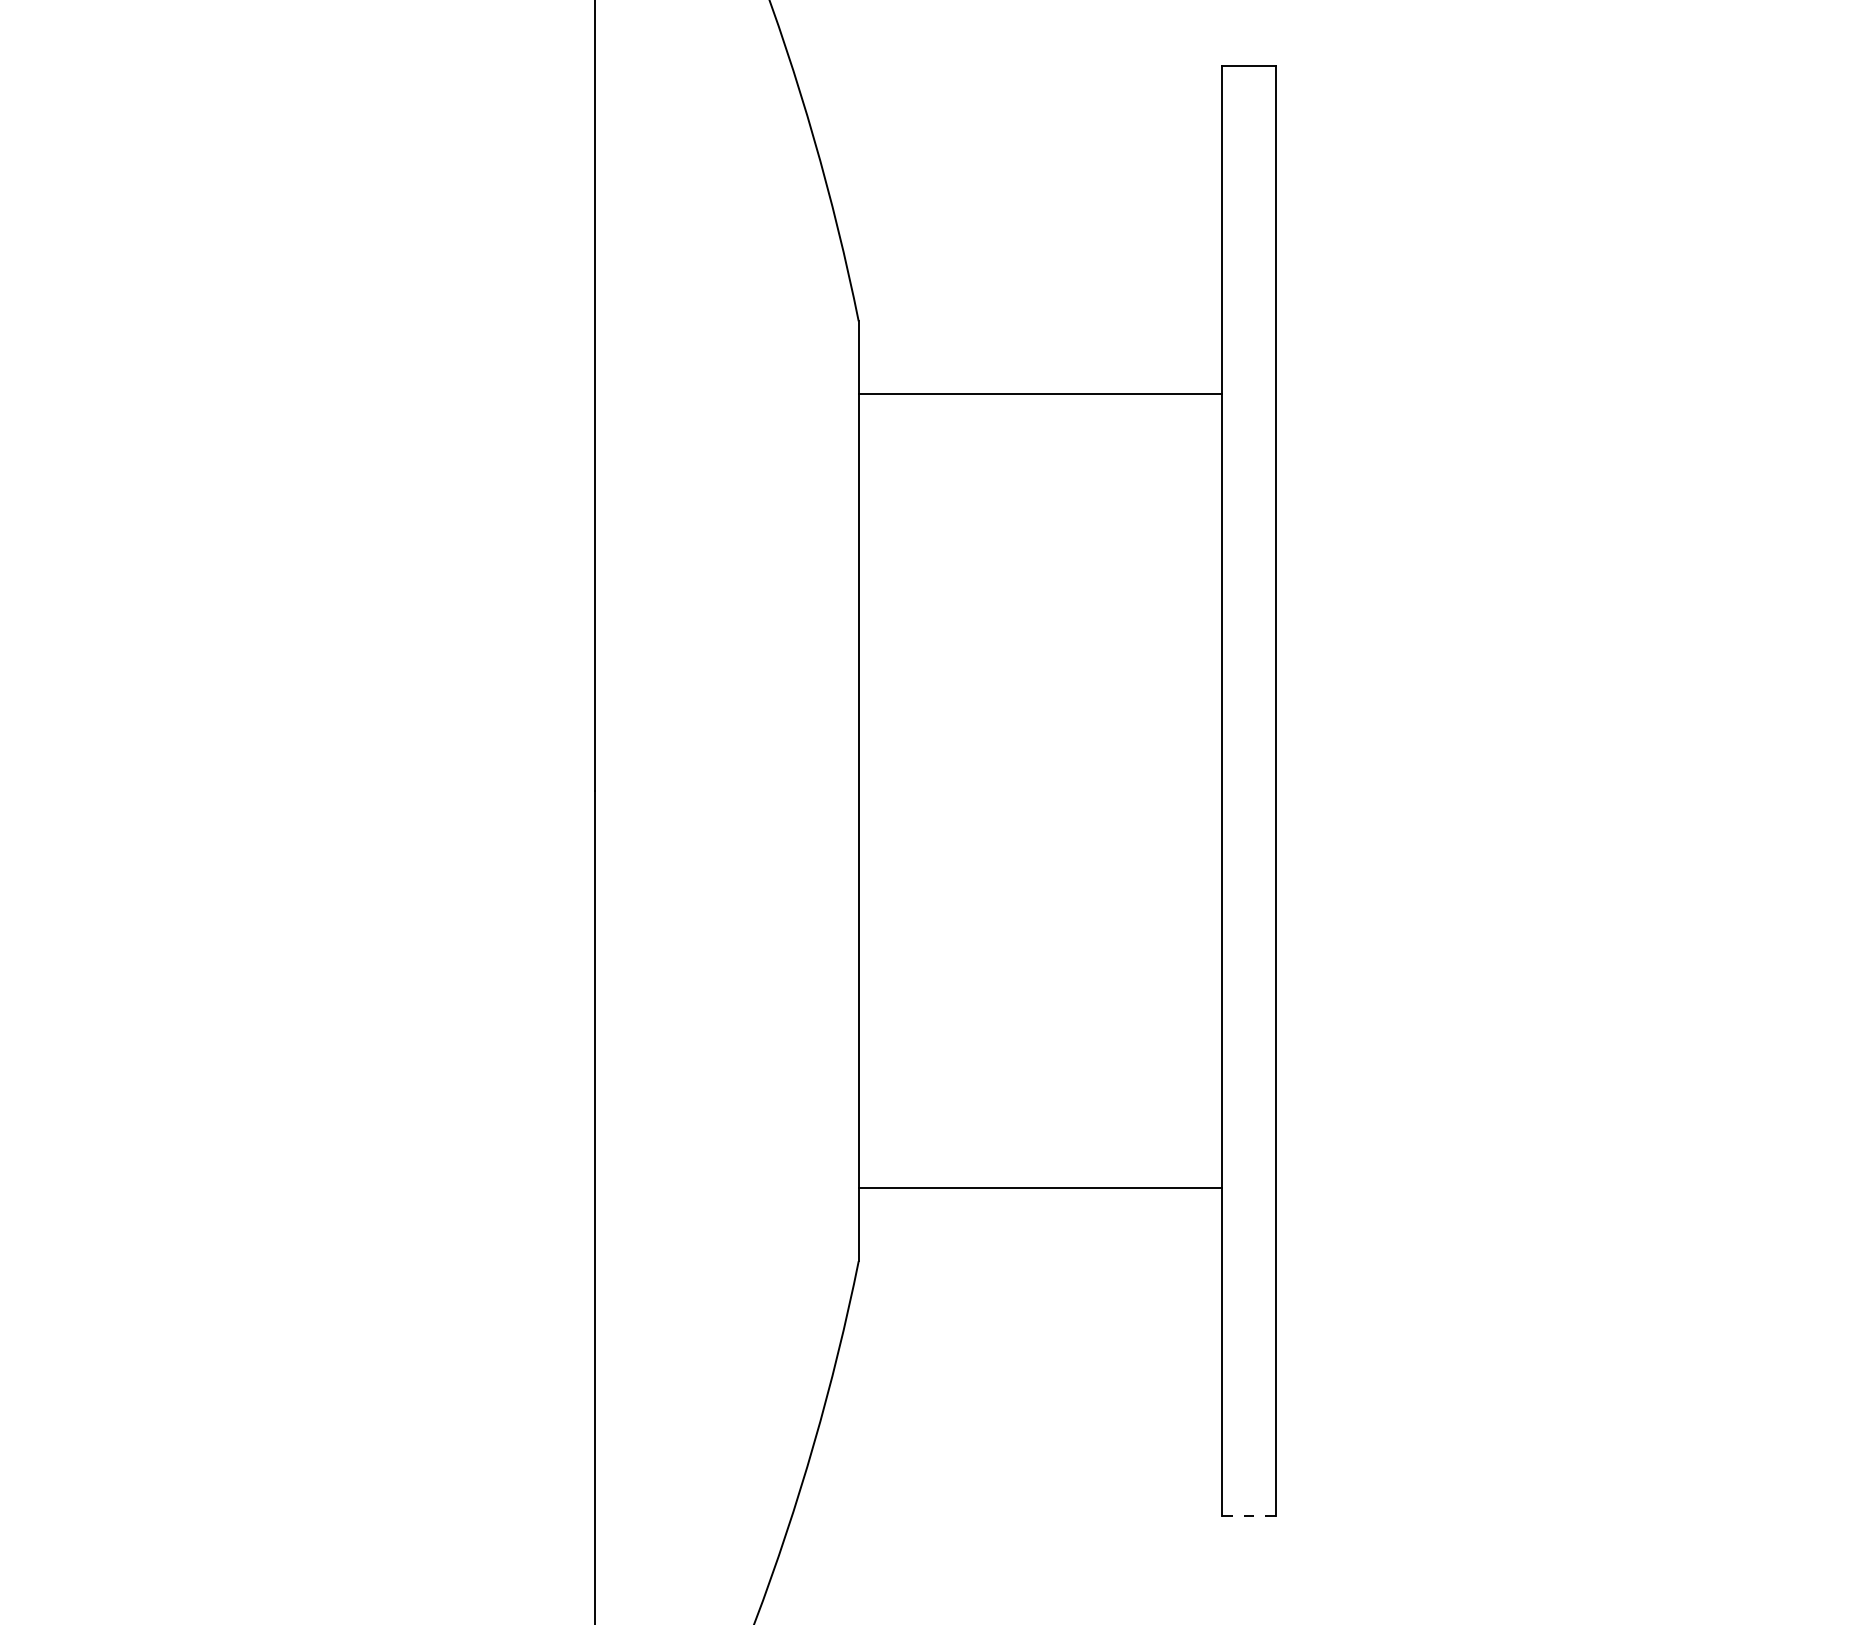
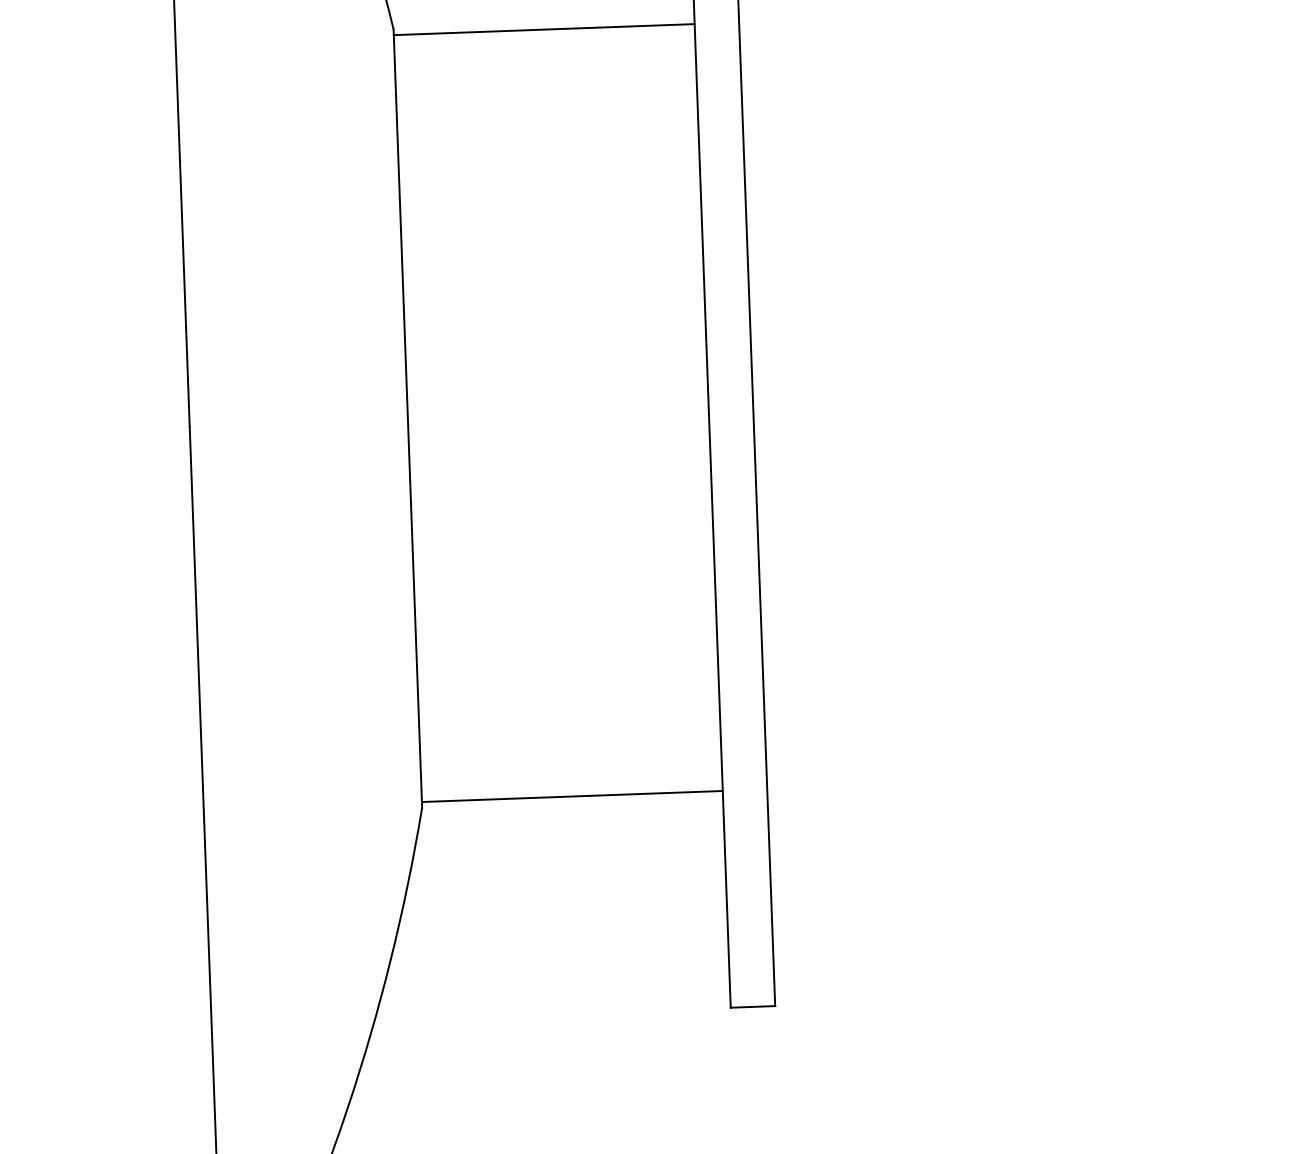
line: (1040, 394) -> (544, 29), moved
line: (1040, 1187) -> (572, 796), moved
line: (1249, 1516) -> (753, 1007), dashed -> solid

